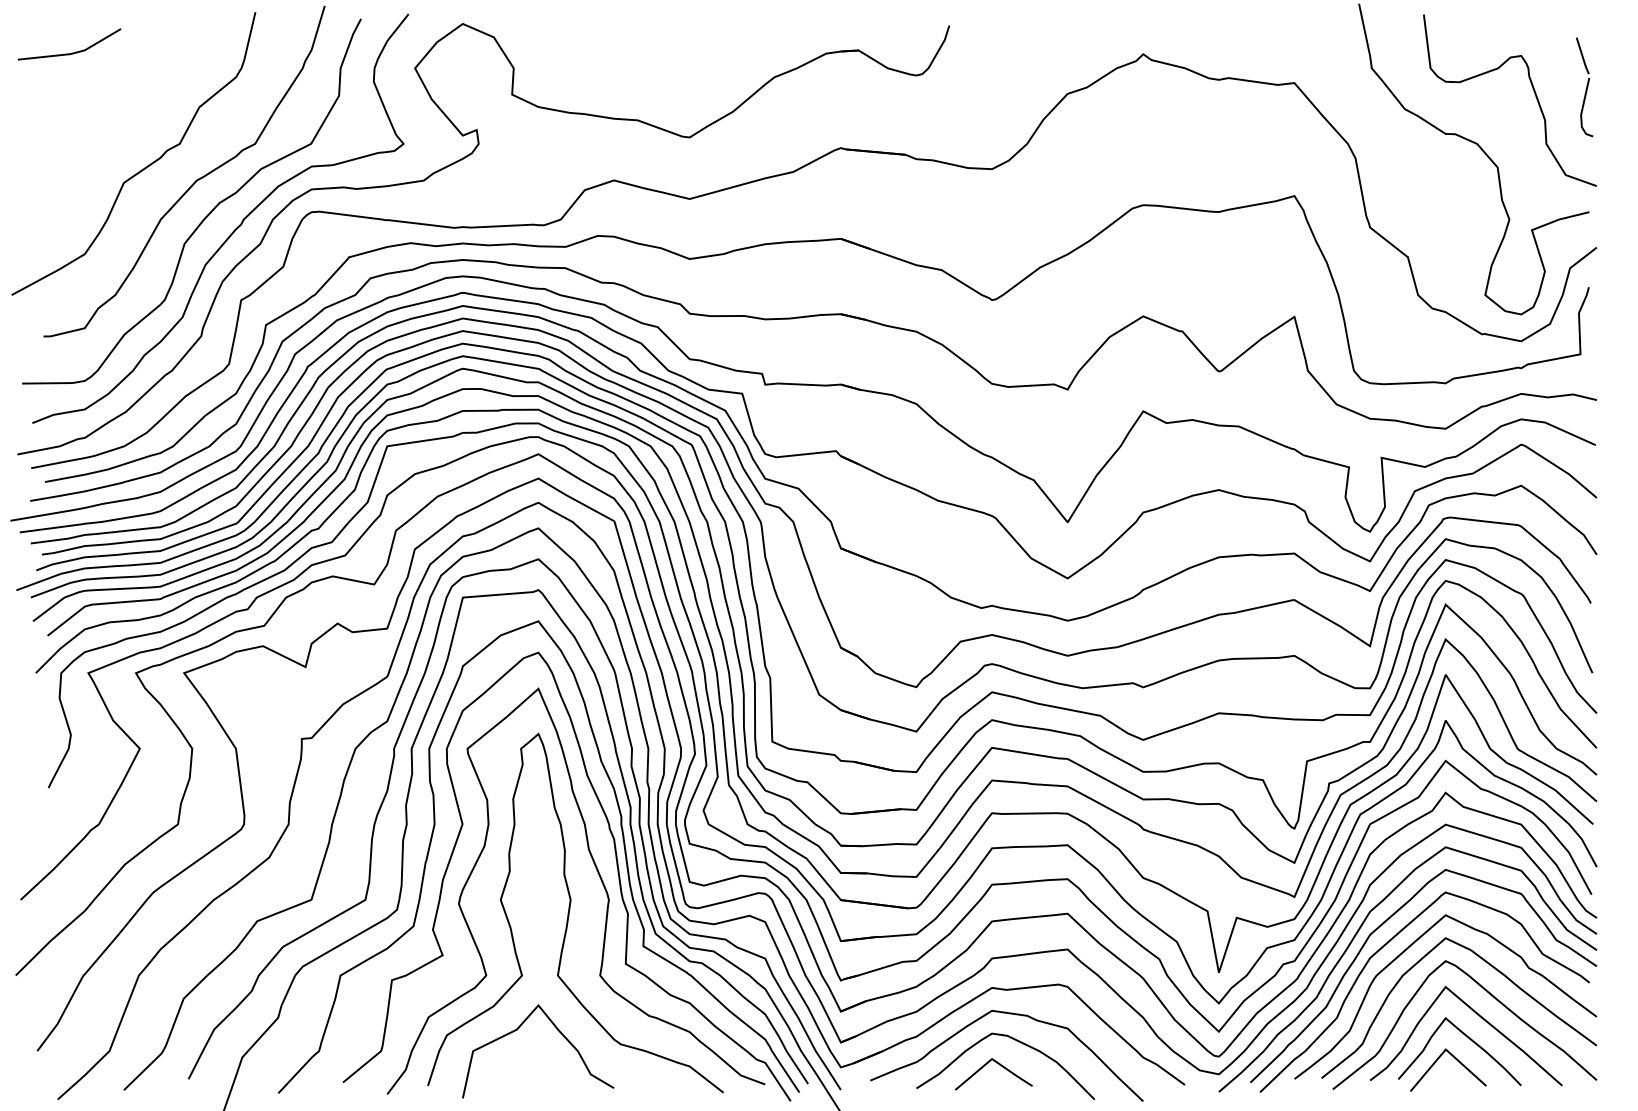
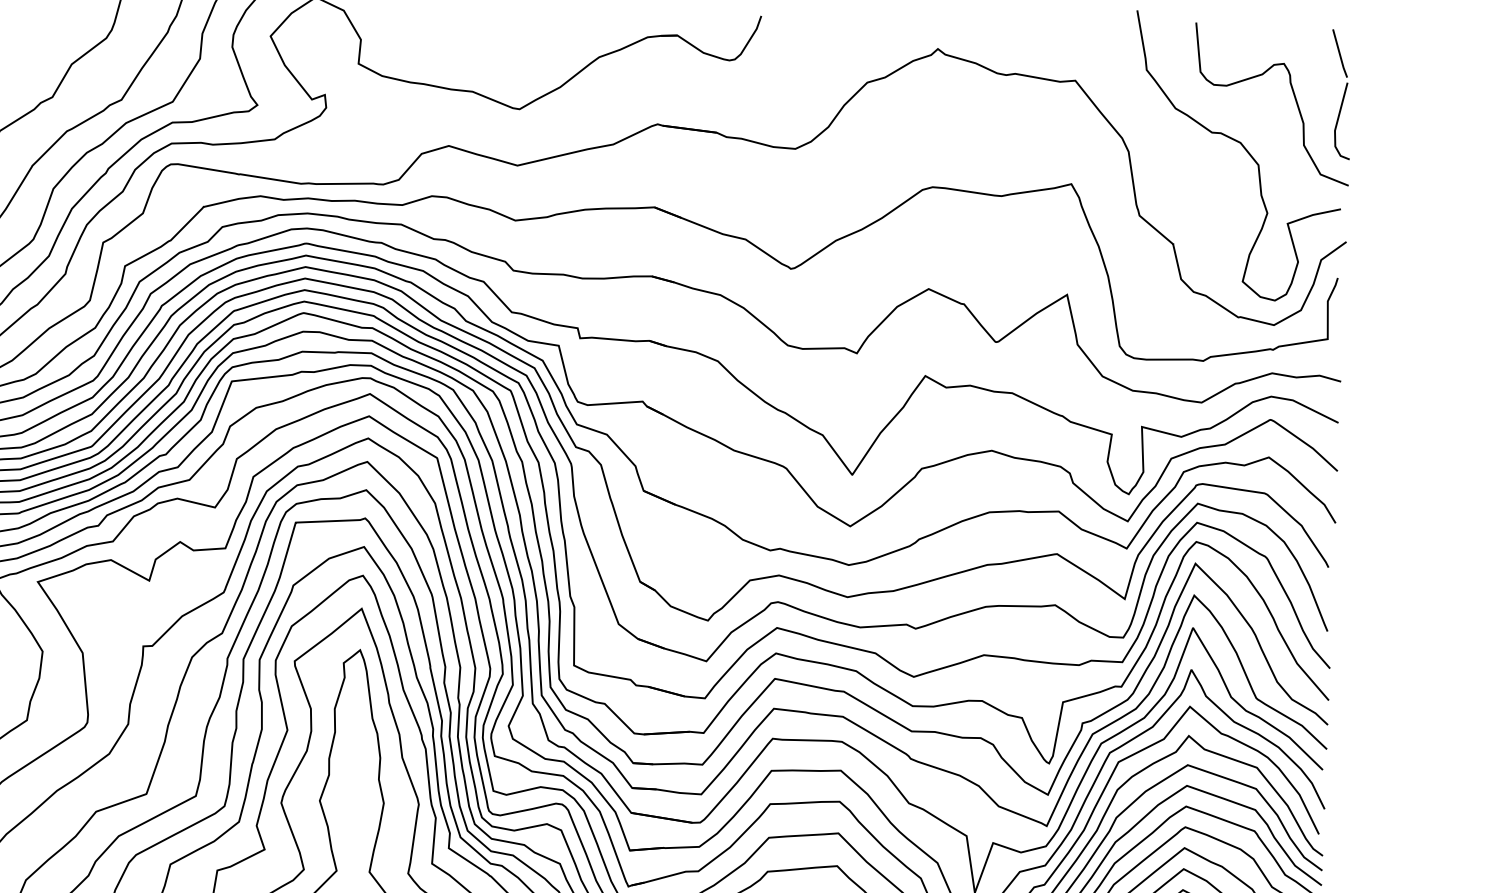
part: (1584, 87) -> (1340, 94), size x1.43

